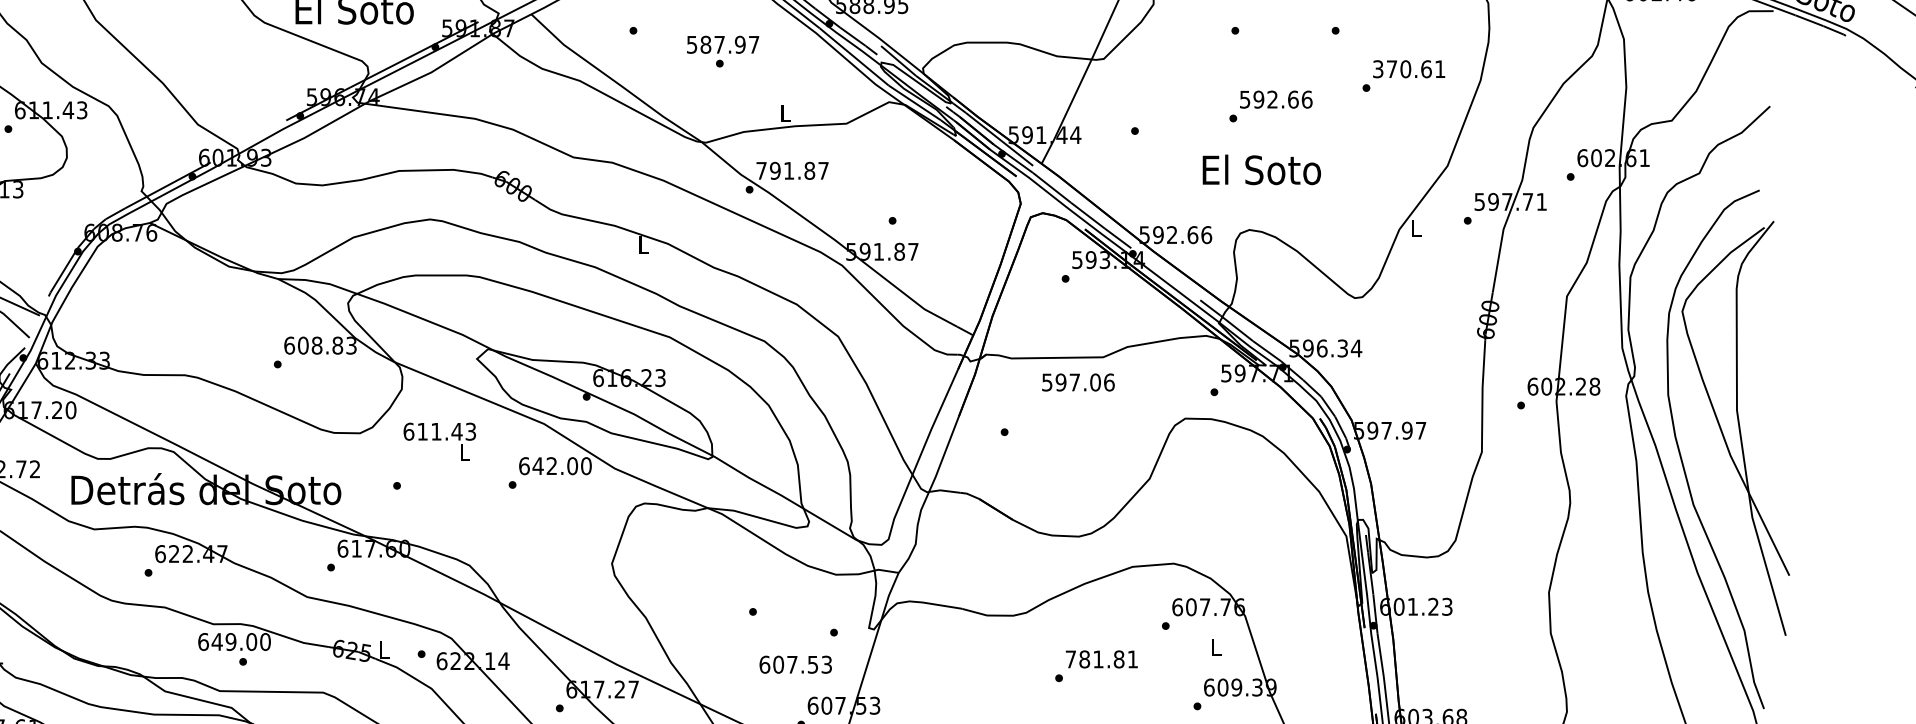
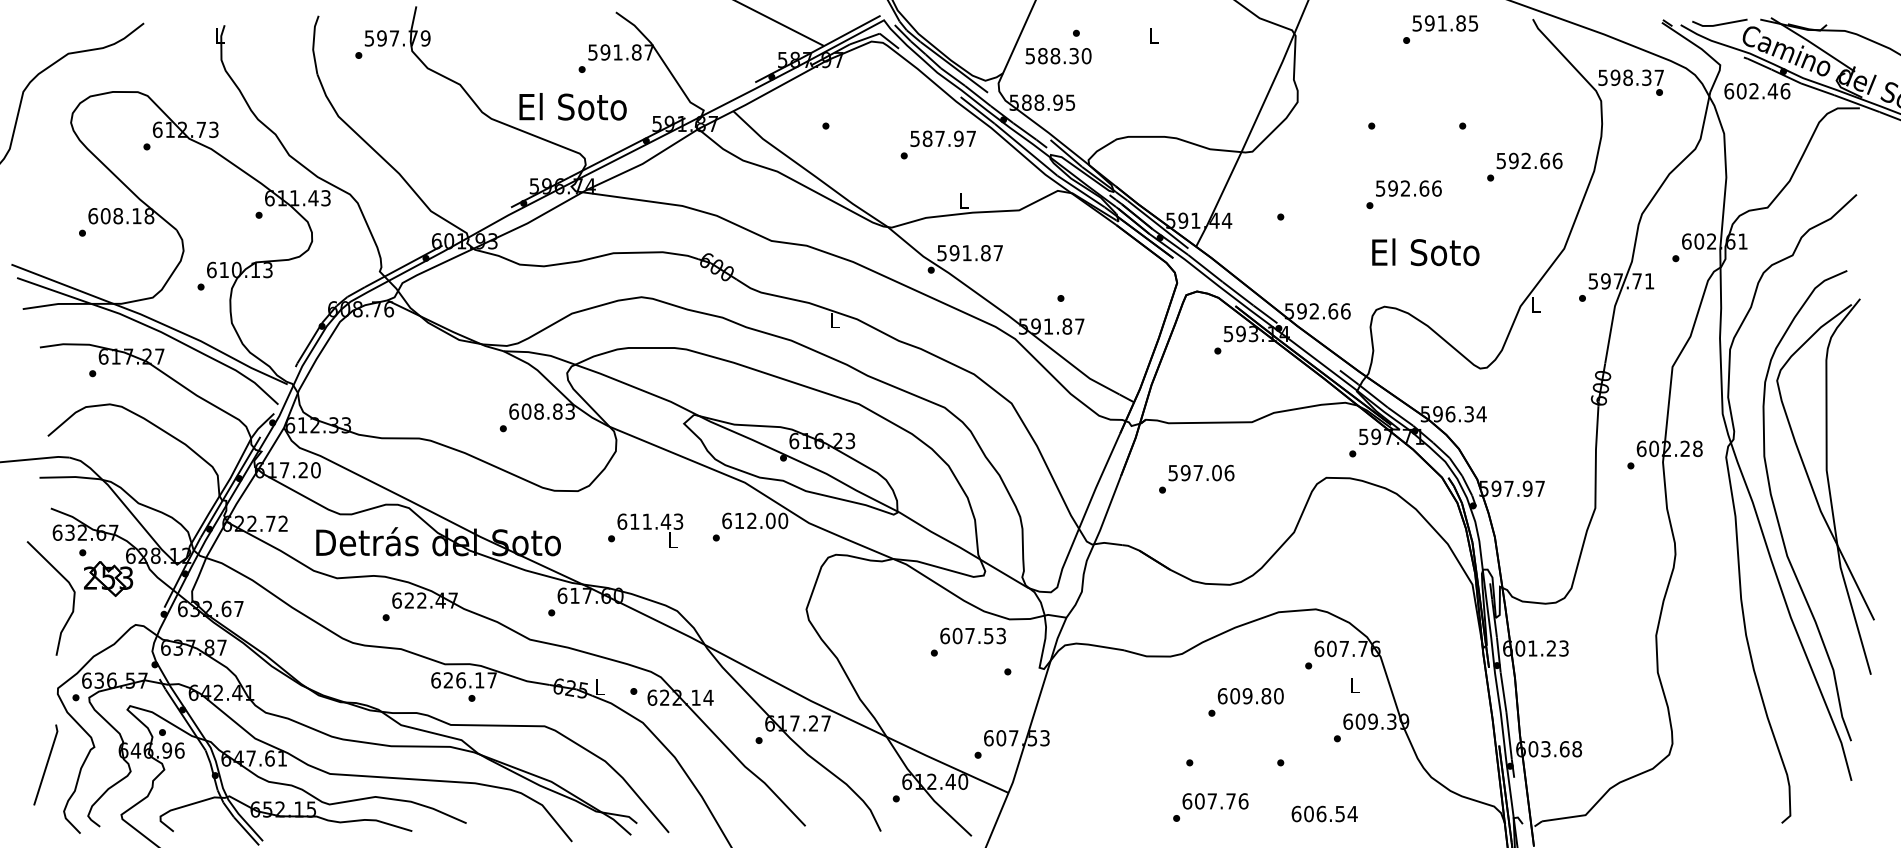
text: (722, 44) -> (942, 138), moved
text: (1409, 68) -> (1529, 160), 370.61 -> 592.66
text: (1261, 170) -> (1425, 252), moved
text: (760, 171) -> (941, 253), 791.87 -> 591.87
text: (1078, 381) -> (1201, 472), moved
text: (440, 441) -> (650, 530), moved
text: (538, 465) -> (739, 520), 642.00 -> 612.00
text: (241, 642) -> (470, 680), 649.00 -> 626.17
text: (1101, 659) -> (1250, 696), 781.81 -> 609.80
text: (795, 664) -> (972, 635), moved

